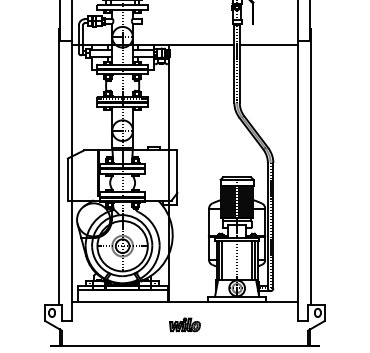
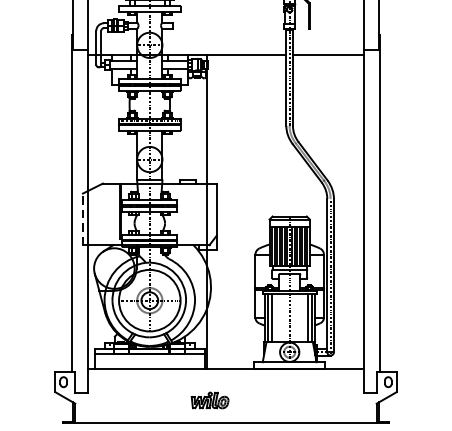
line: (67, 179) -> (82, 219), solid -> dashed
part: (184, 324) -> (209, 400), moved

